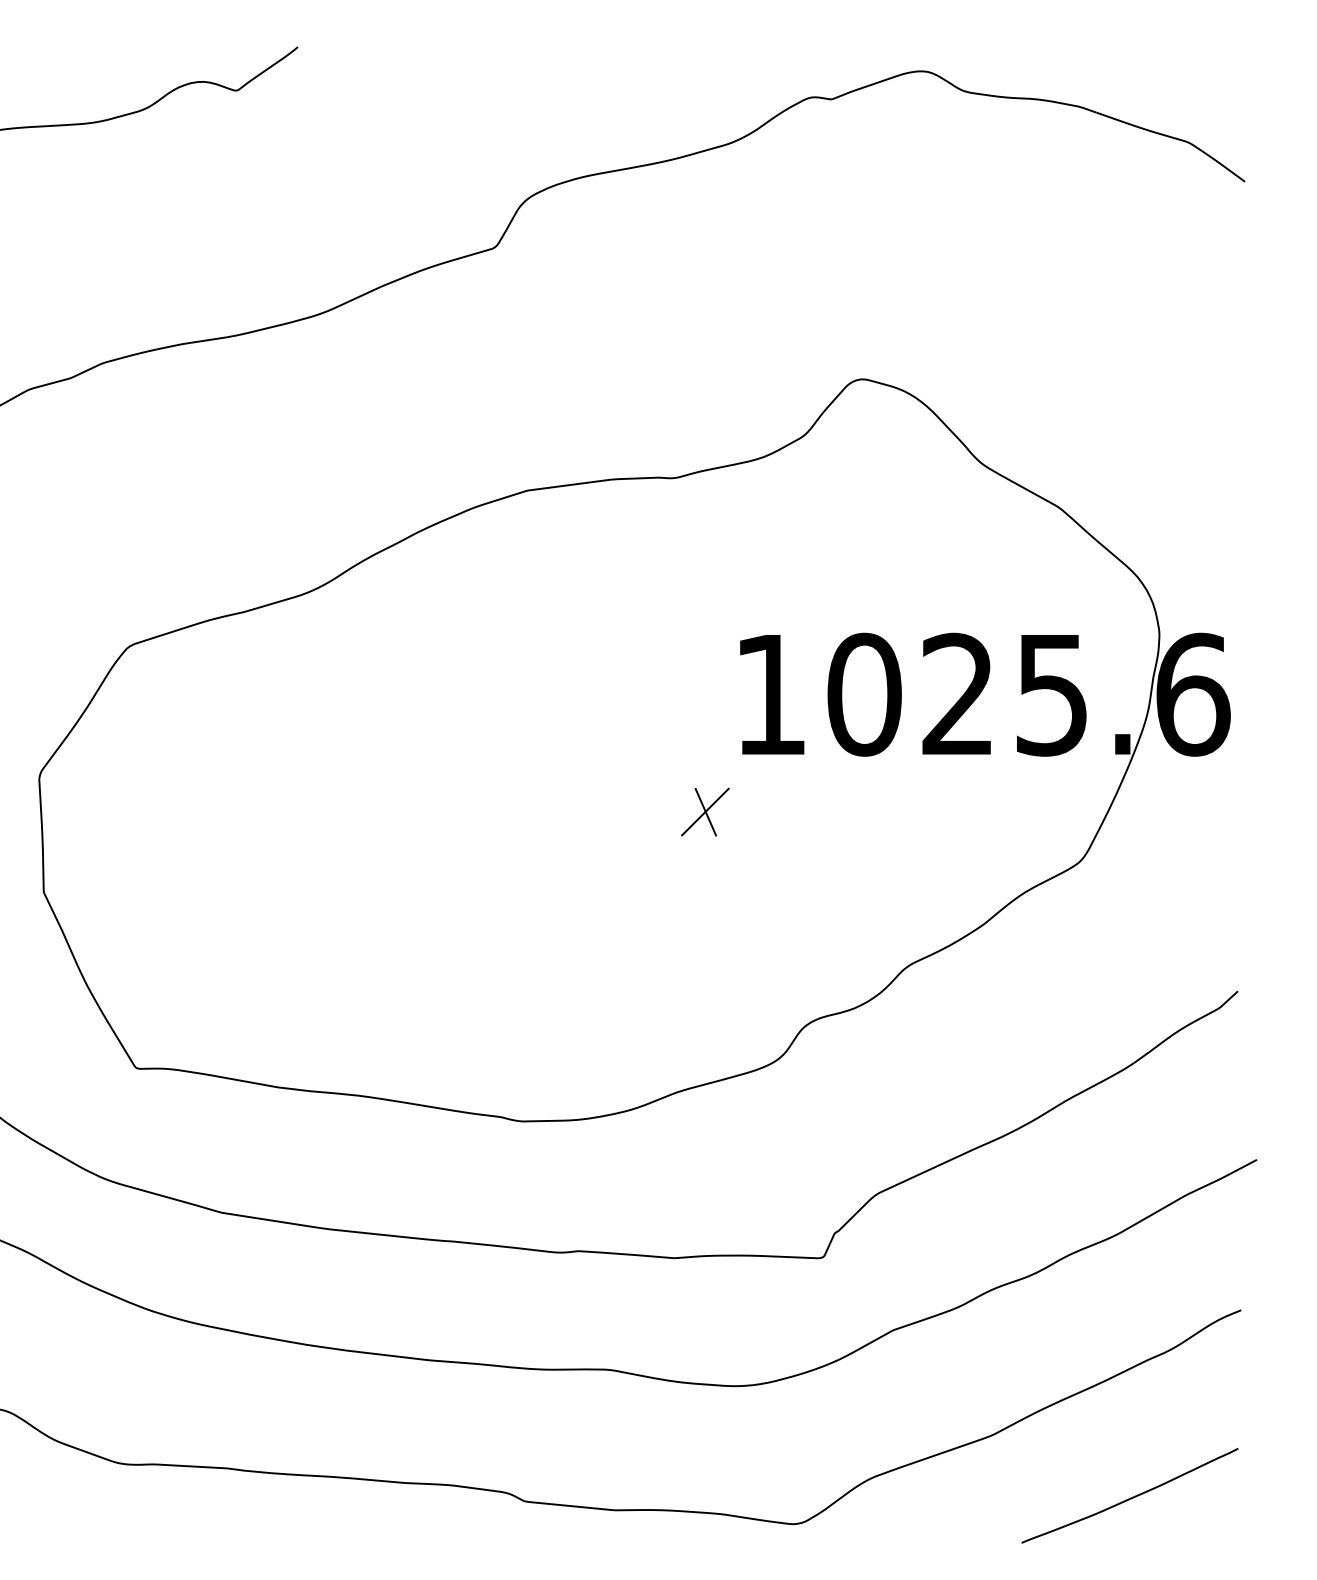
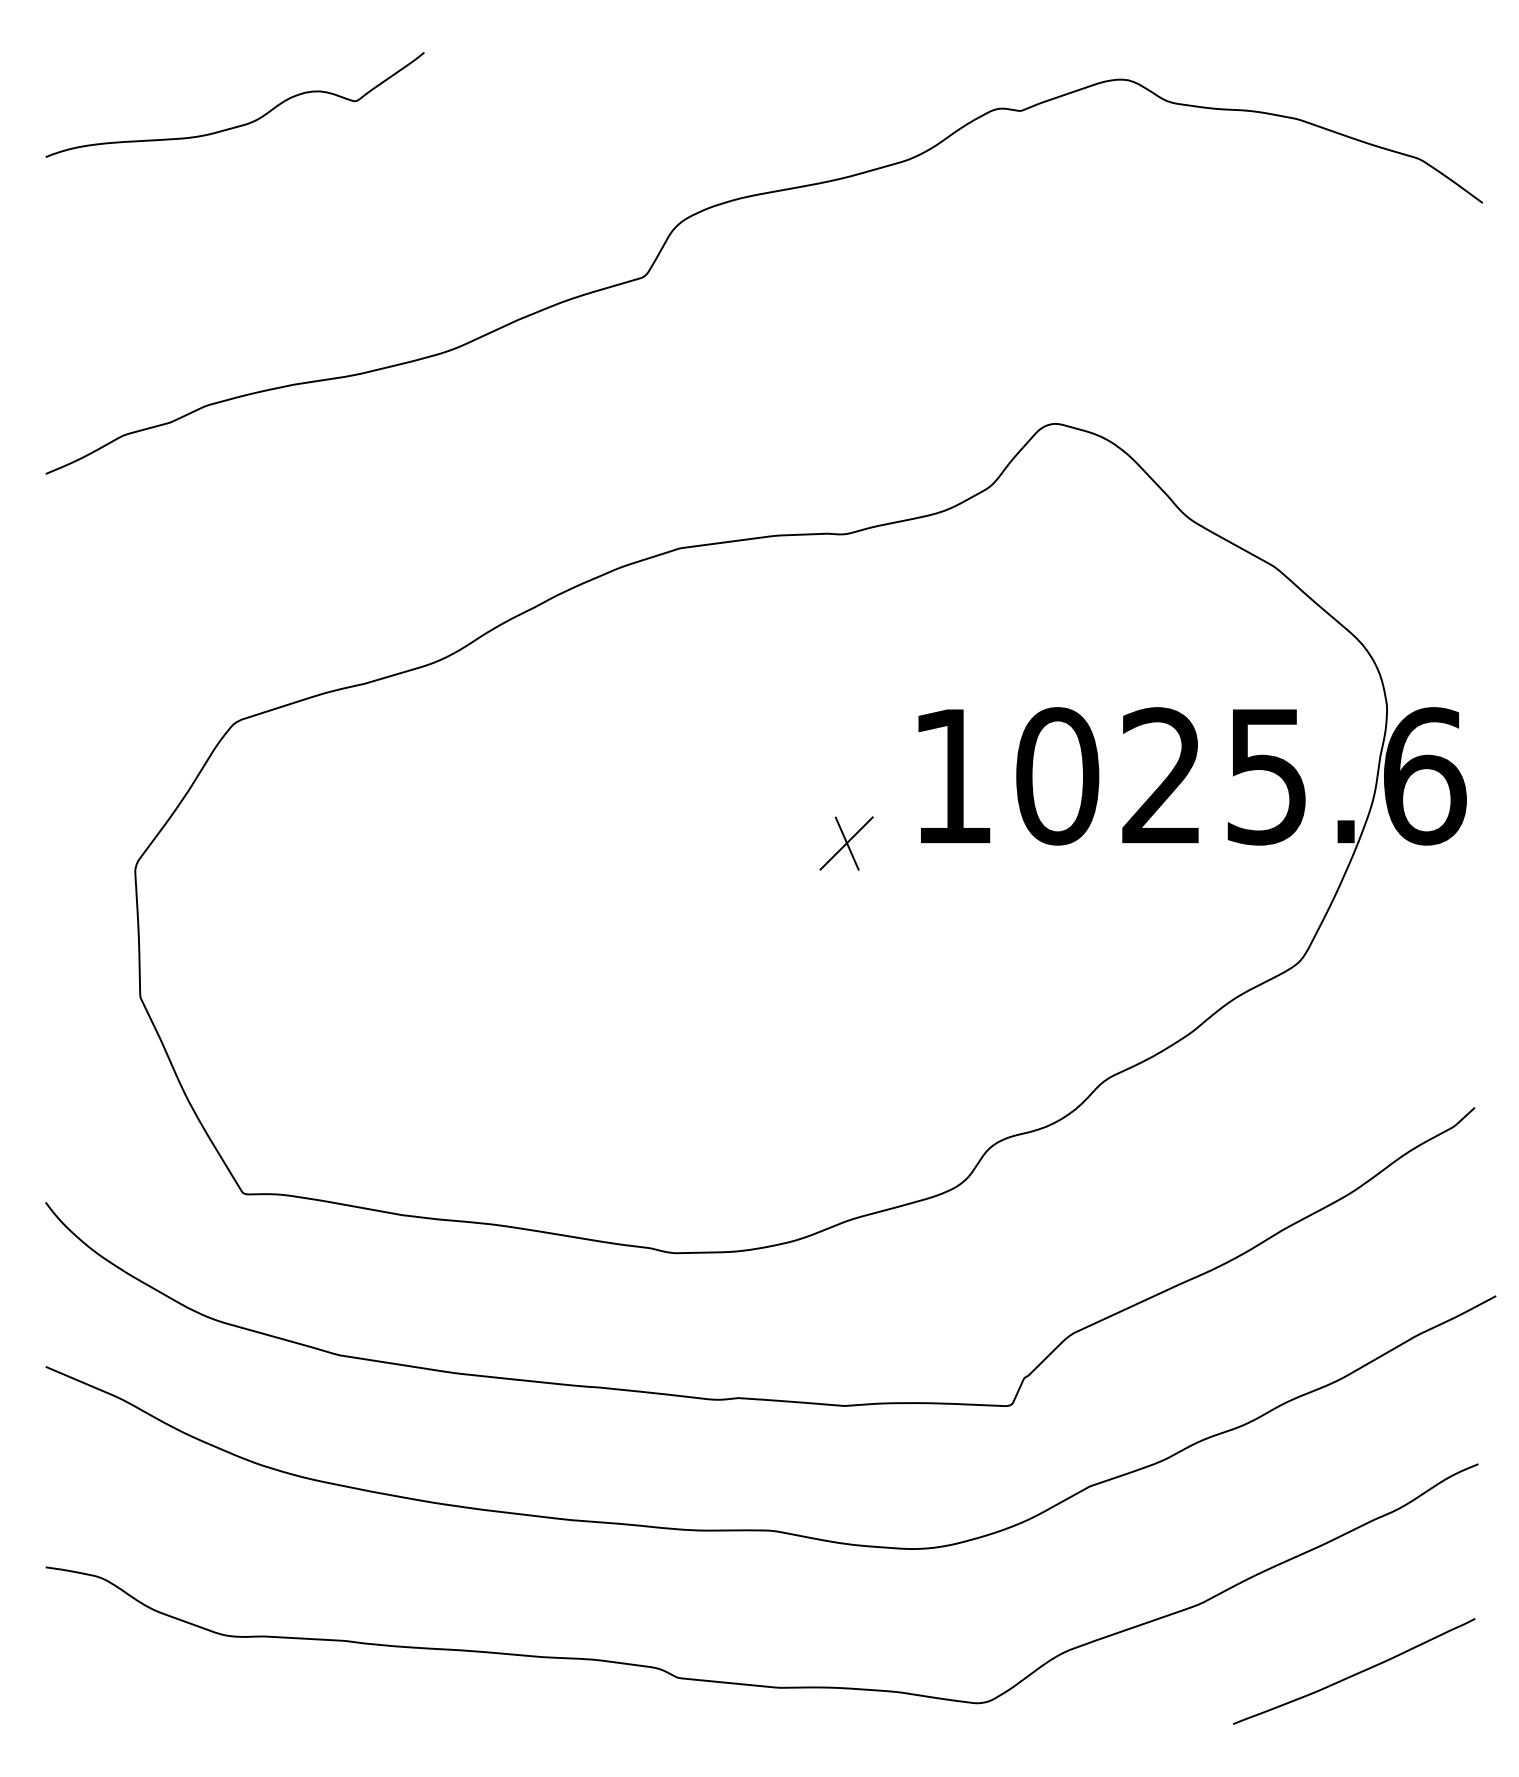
part: (705, 812) -> (846, 843), moved

